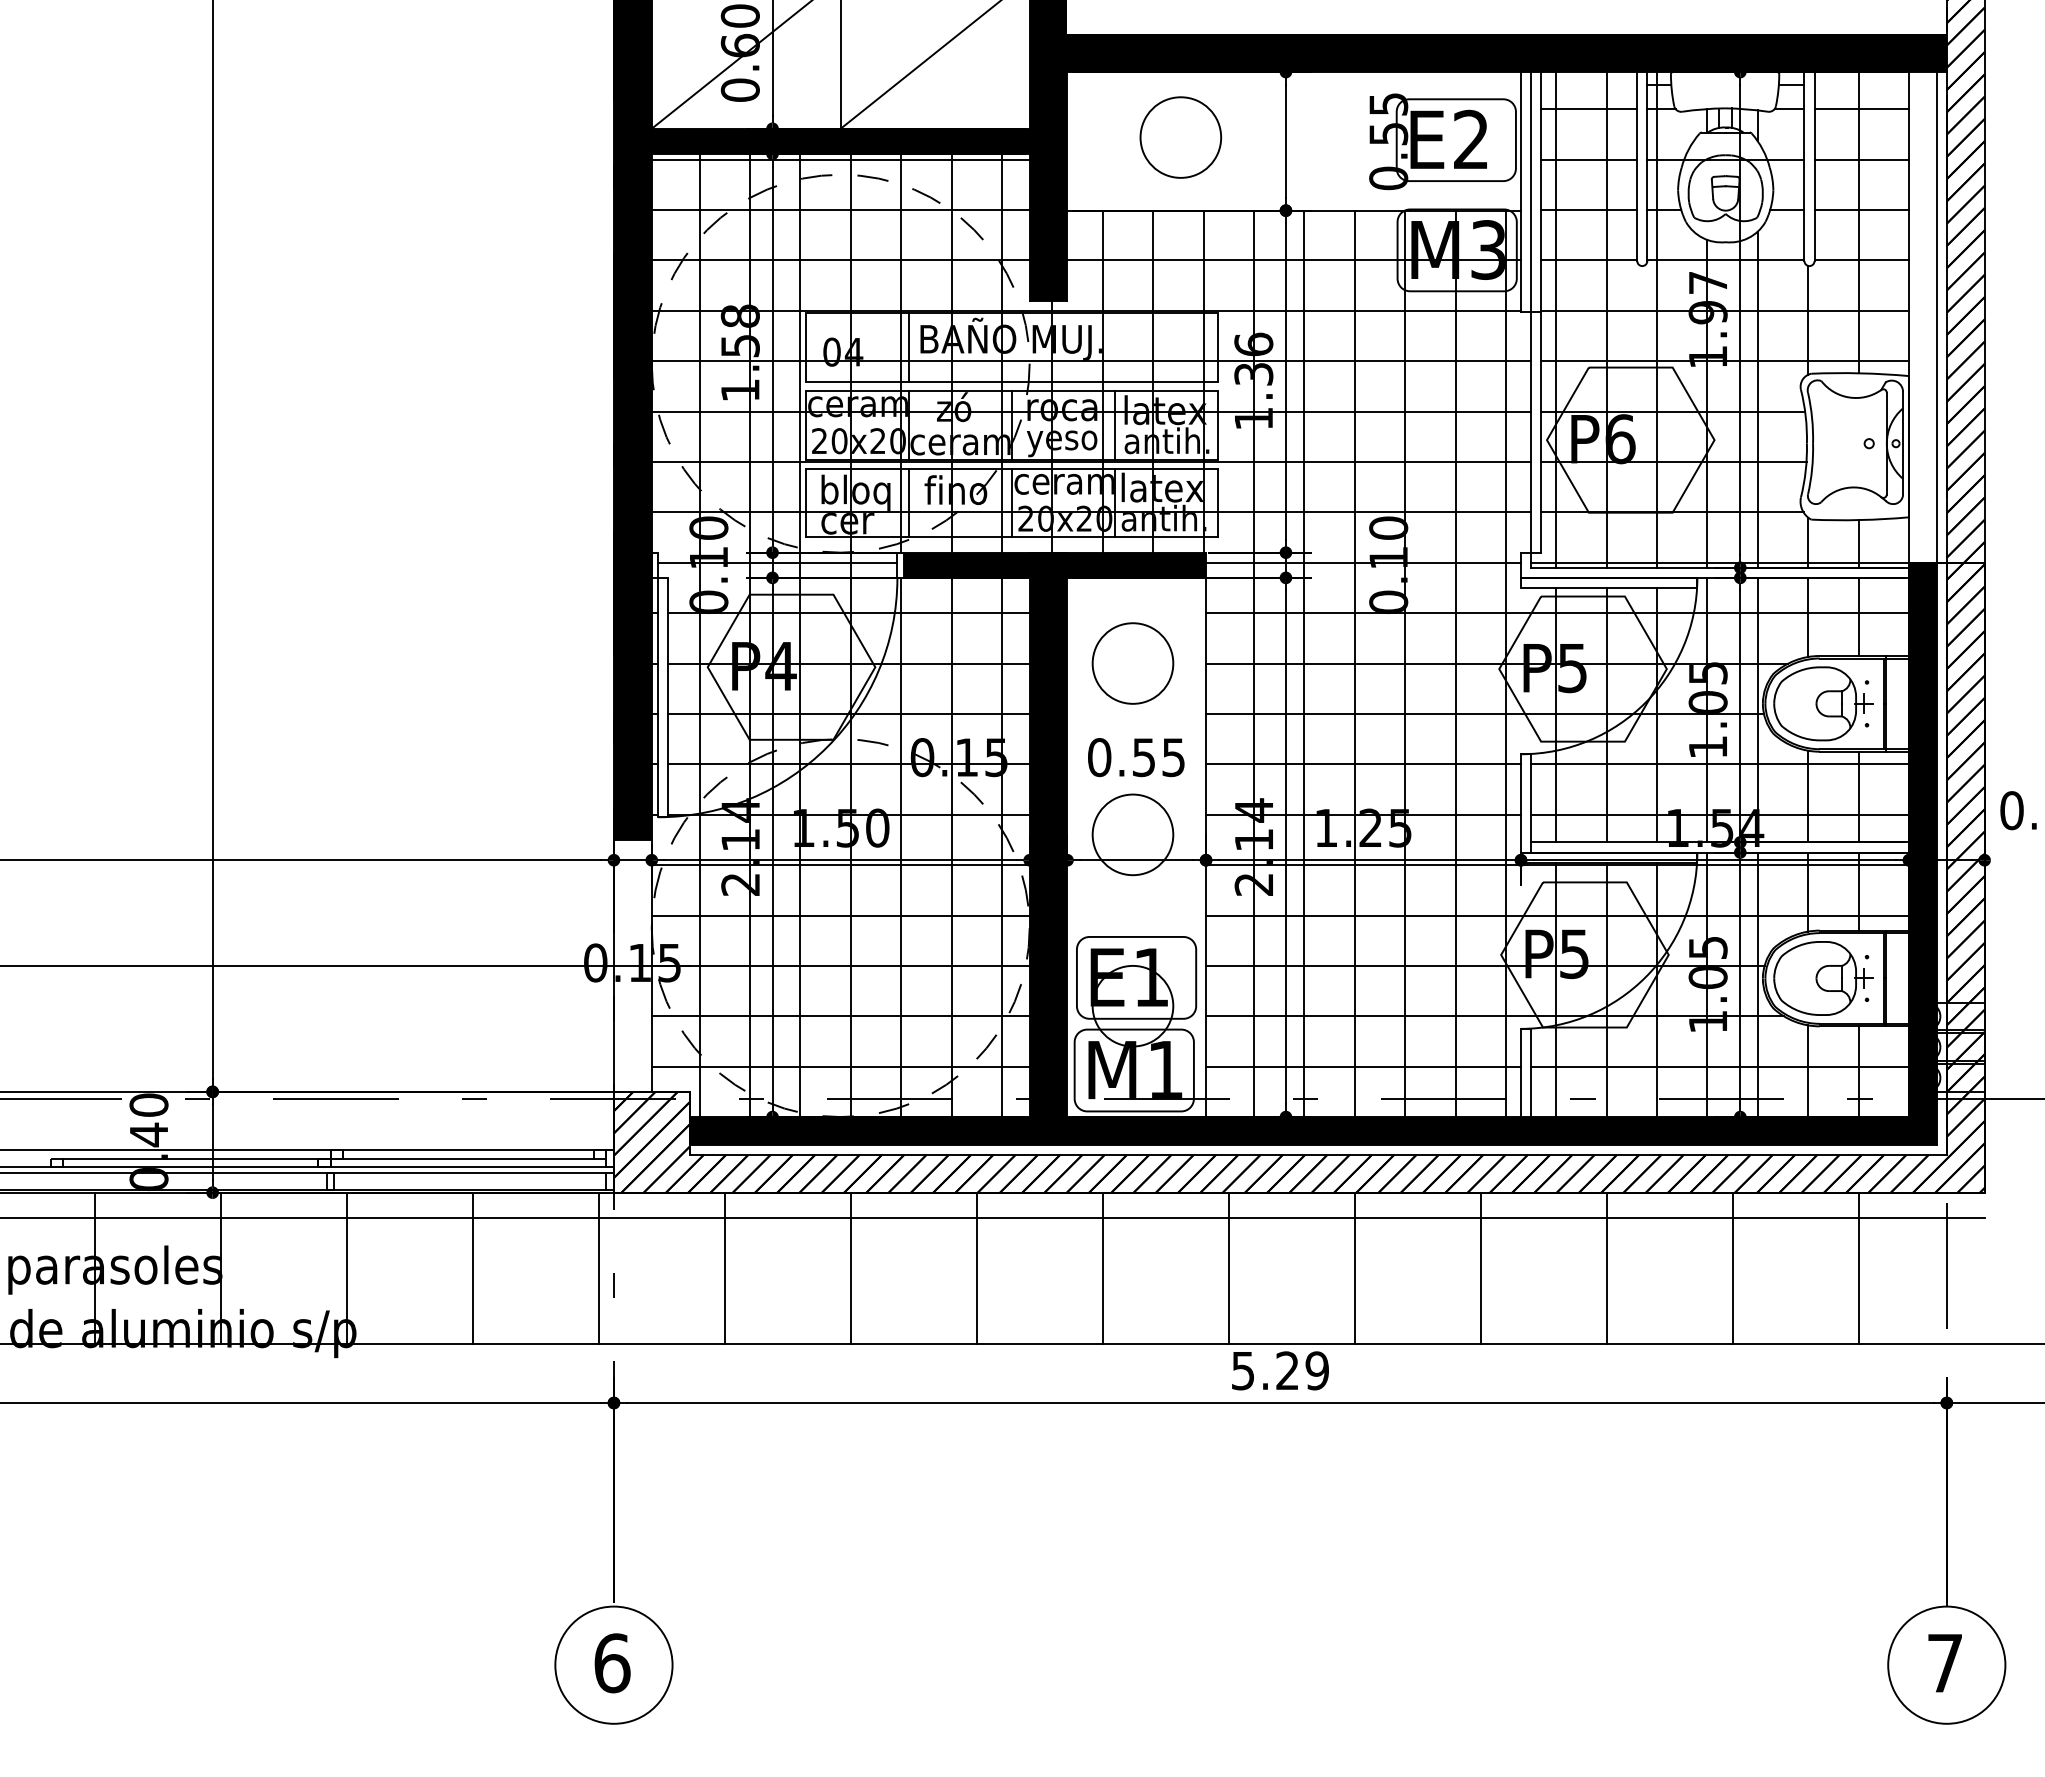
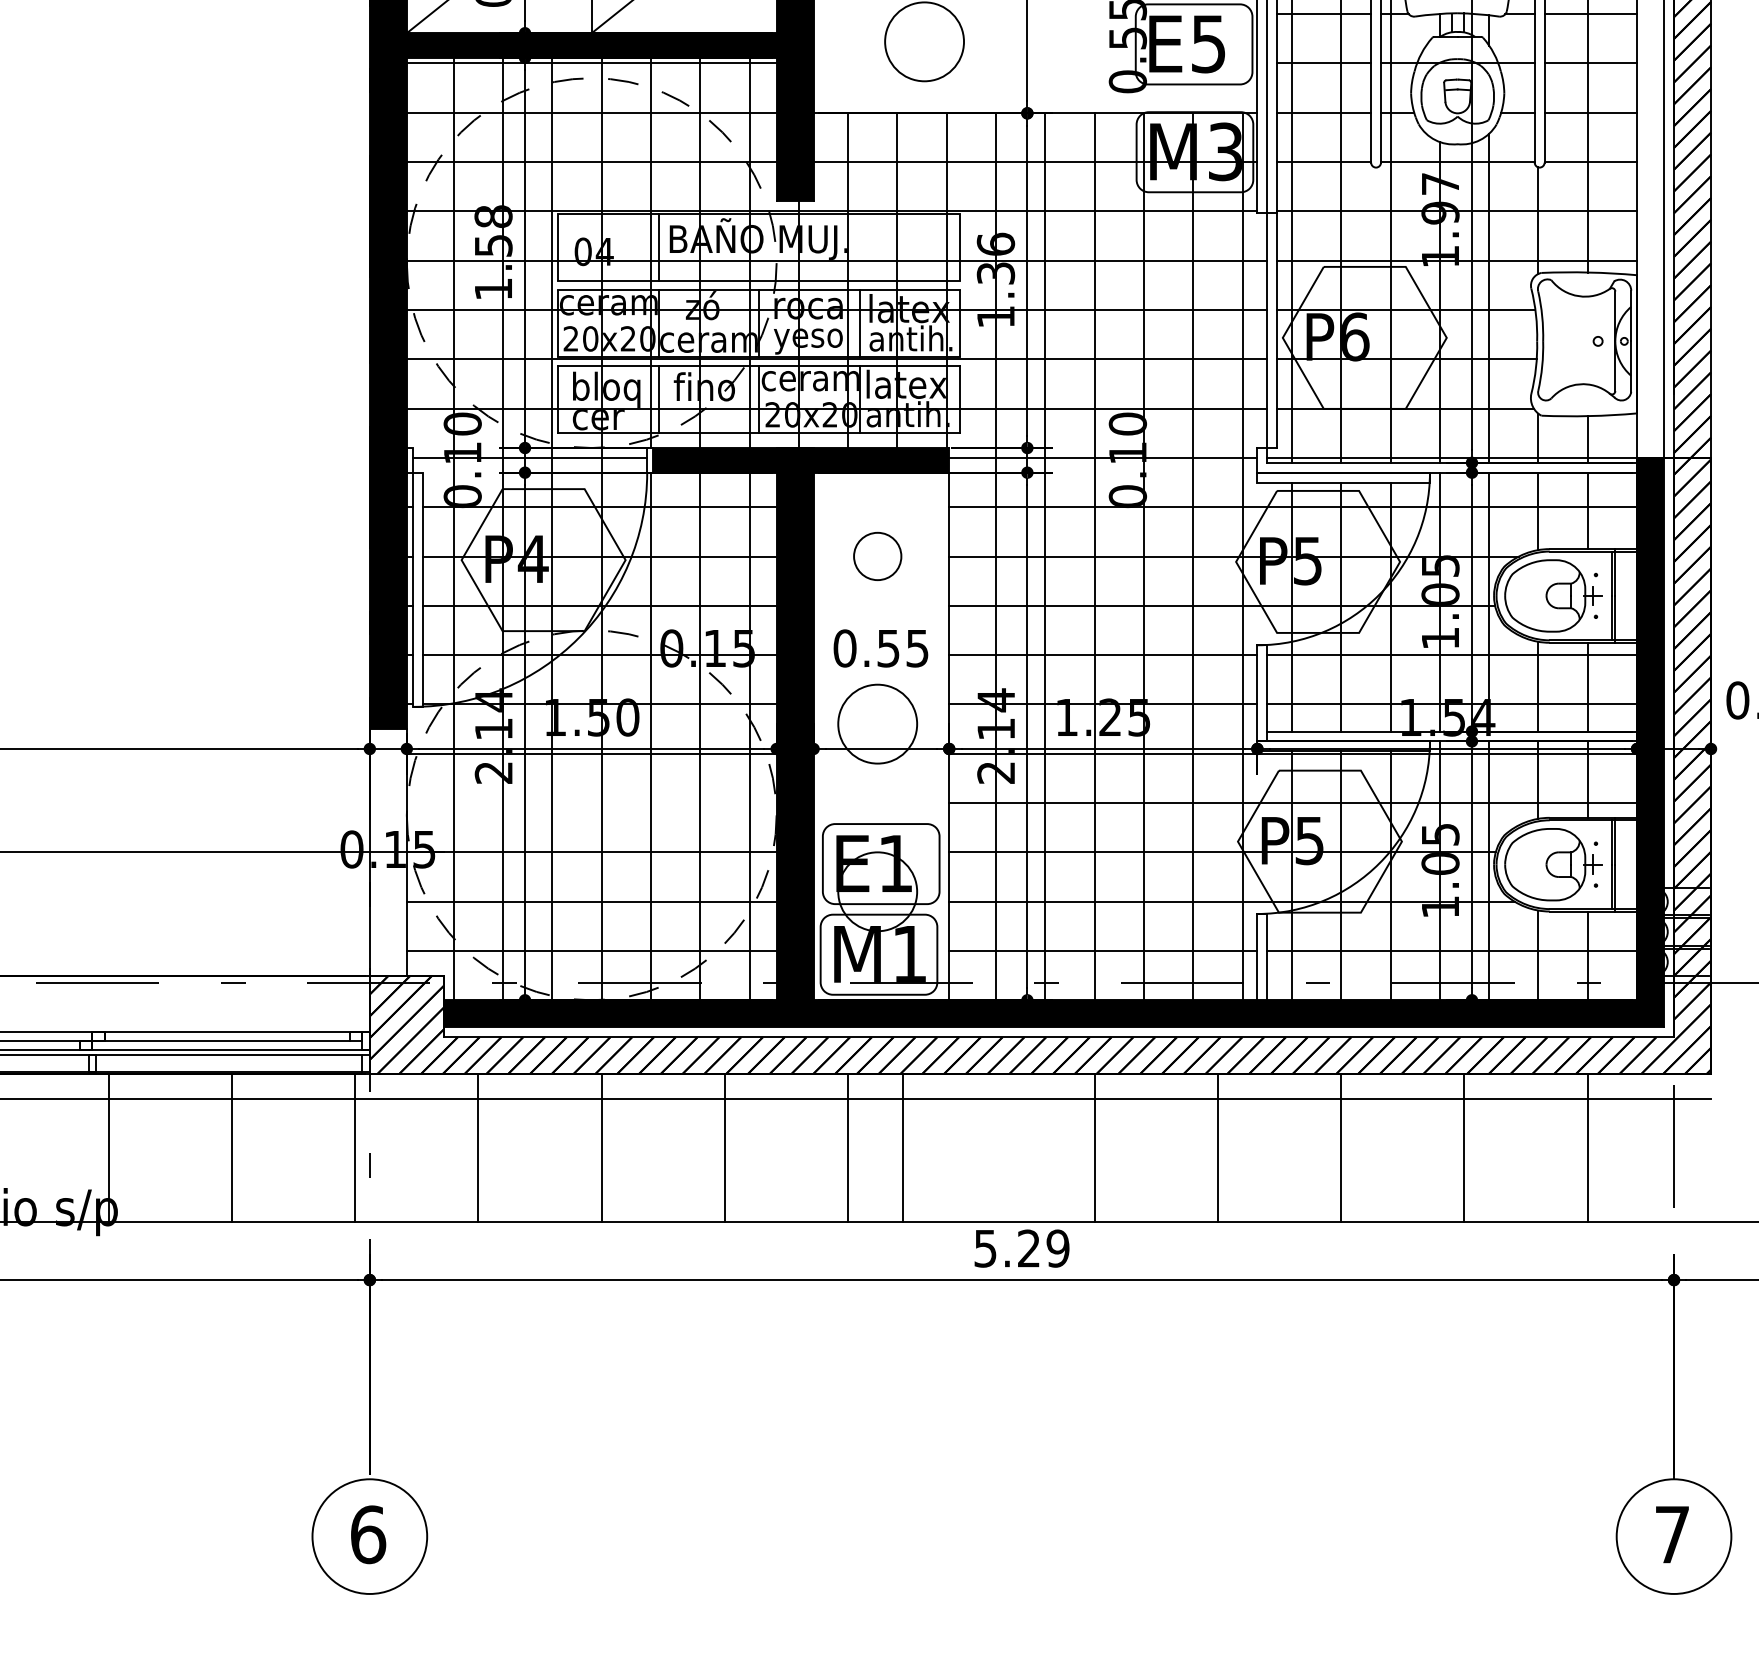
text: (1470, 139) -> (1207, 43), E2 -> E5
circle: (1132, 663) -> (877, 556), size x0.6
line: (840, 915) -> (591, 803), removed
line: (1228, 1267) -> (902, 1147), moved

